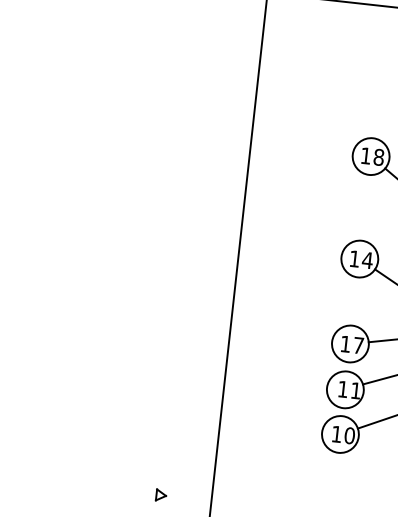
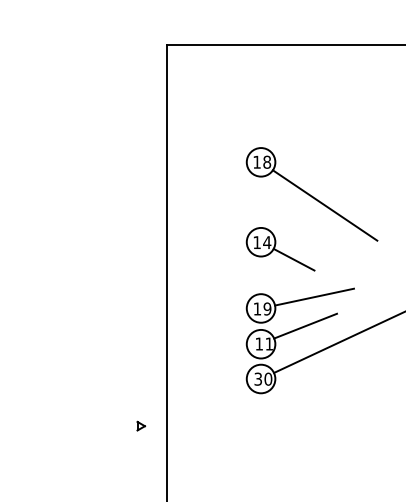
text: (358, 344) -> (267, 308), 17 -> 19
text: (335, 433) -> (257, 378), 10 -> 30
part: (161, 494) -> (141, 425), moved

